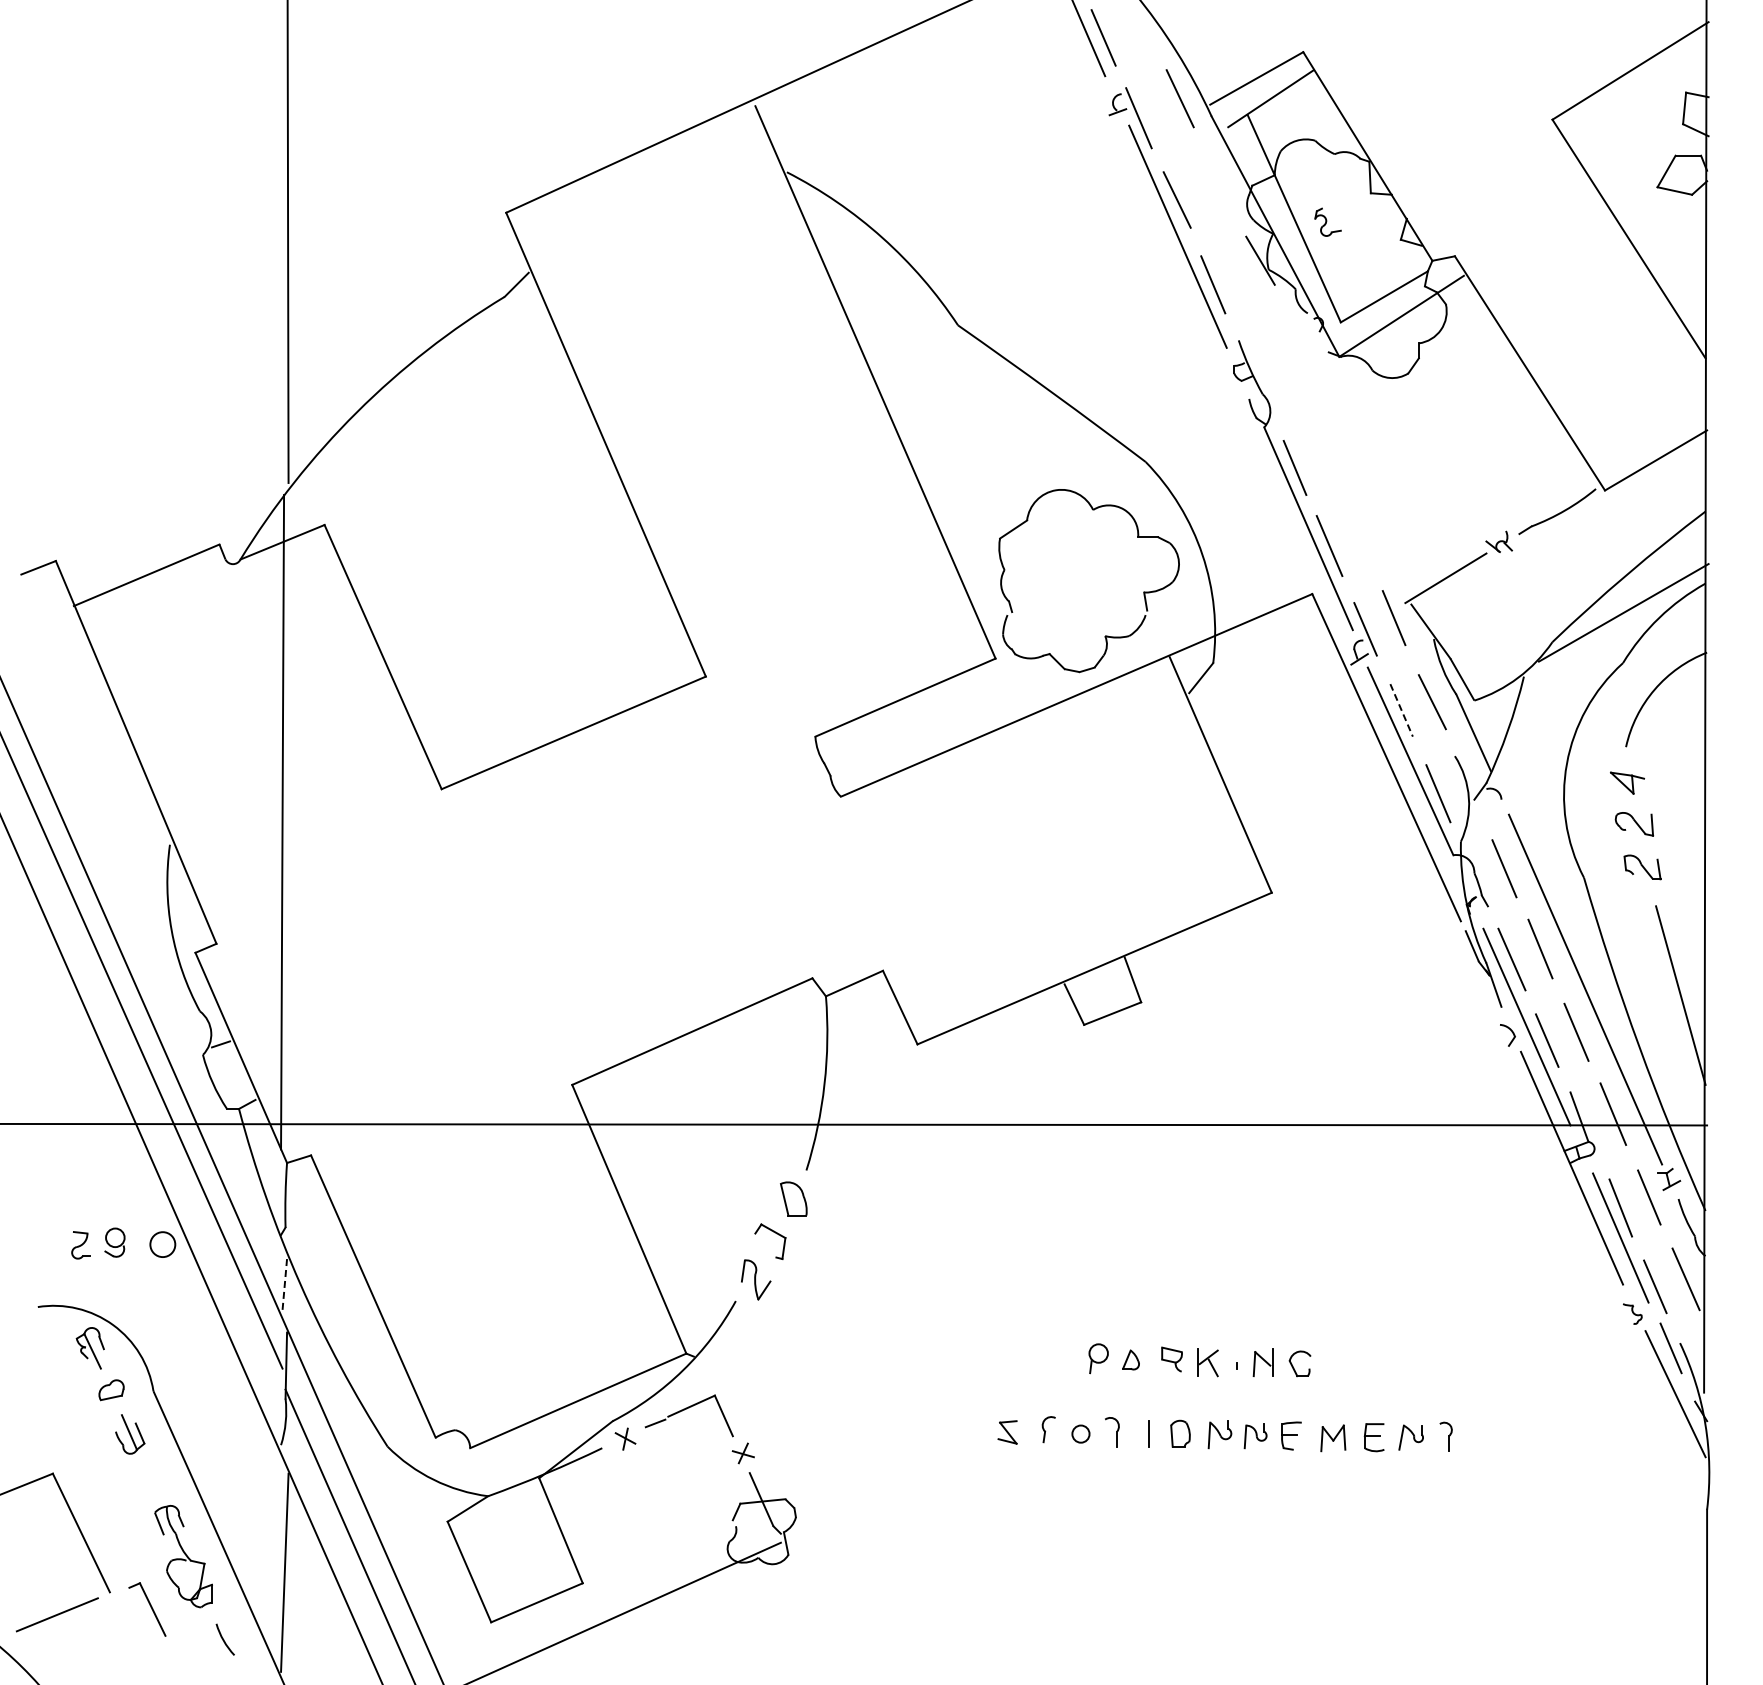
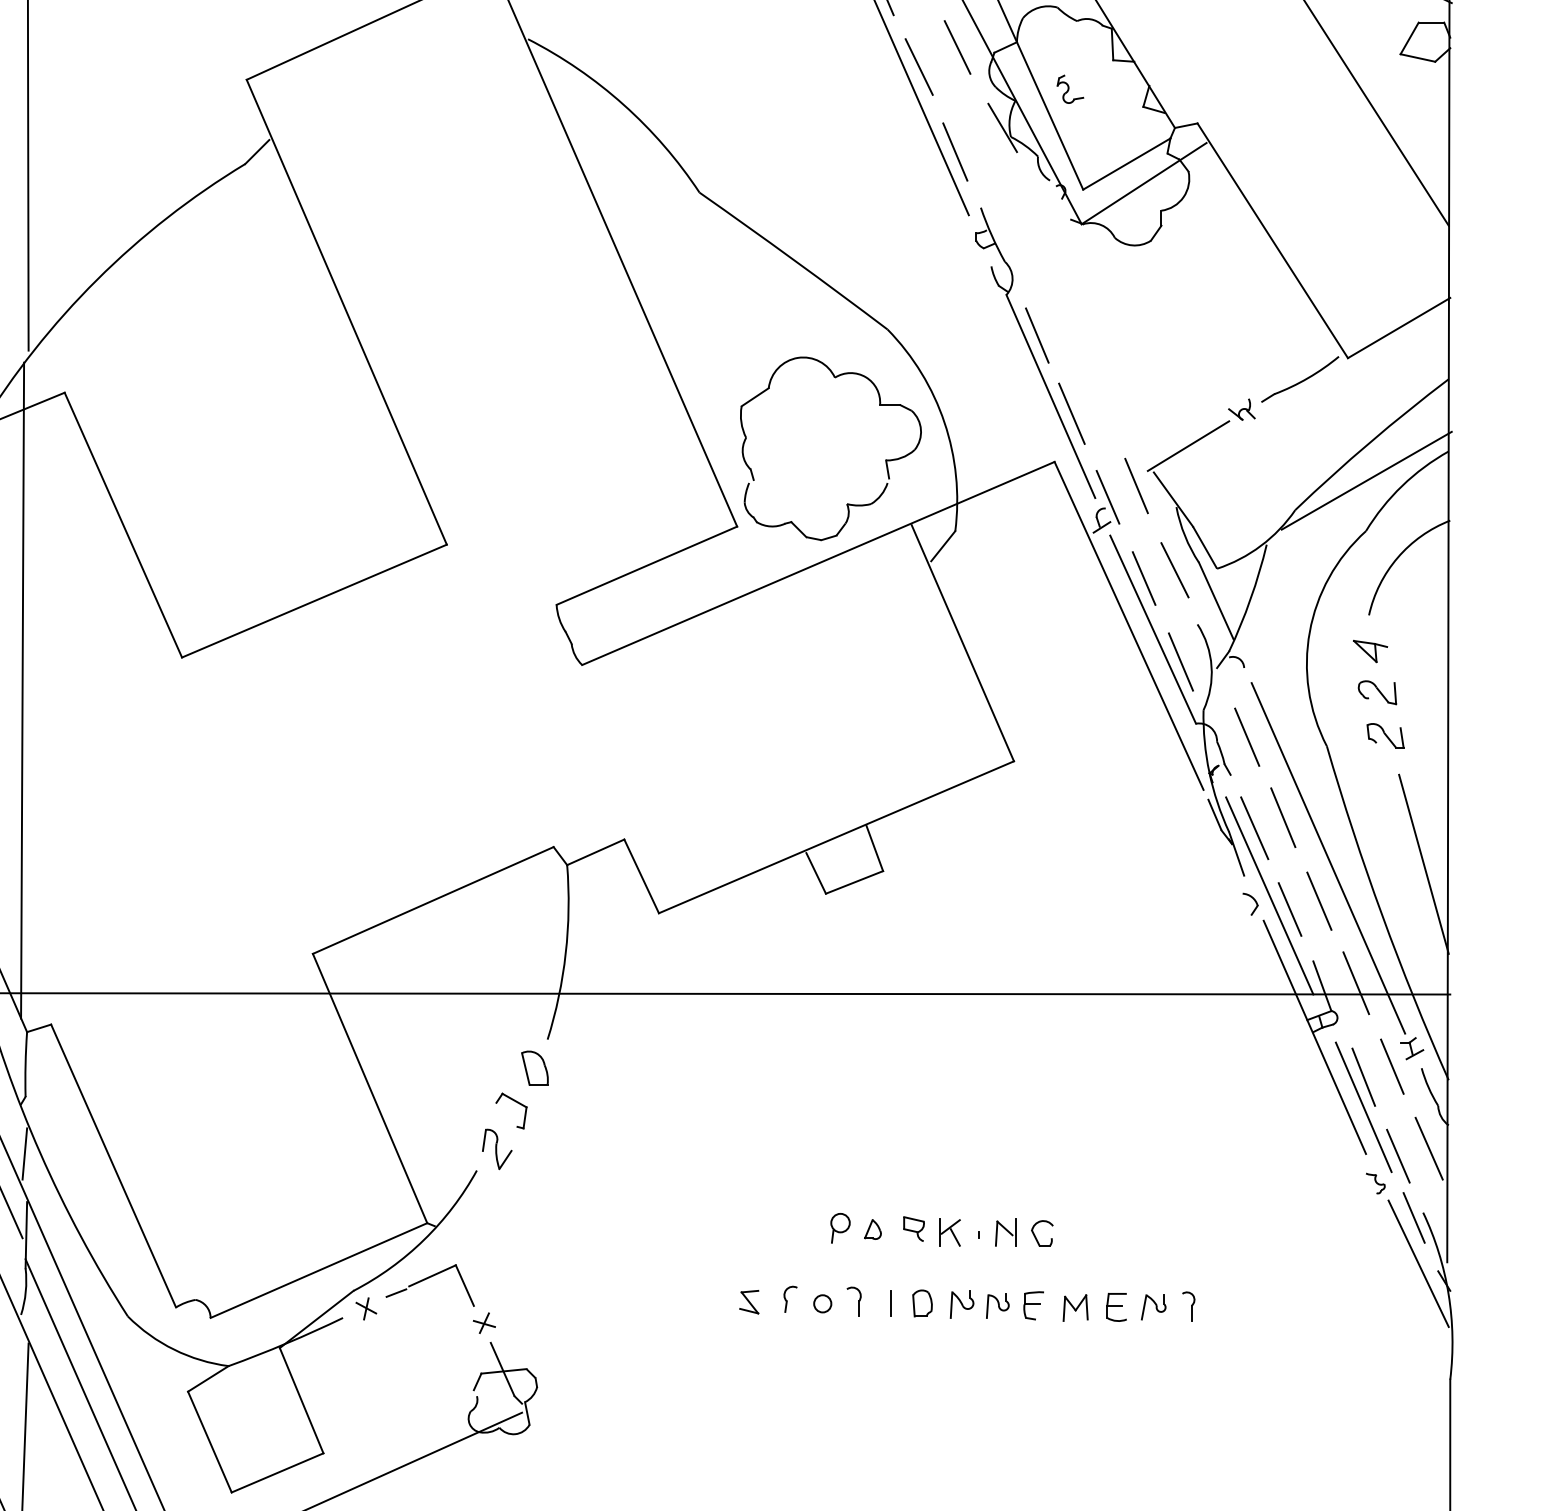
line: (1215, 180) -> (957, 47), added
line: (1401, 710) -> (1143, 578), dashed -> solid
line: (284, 1284) -> (24, 1153), dashed -> solid

